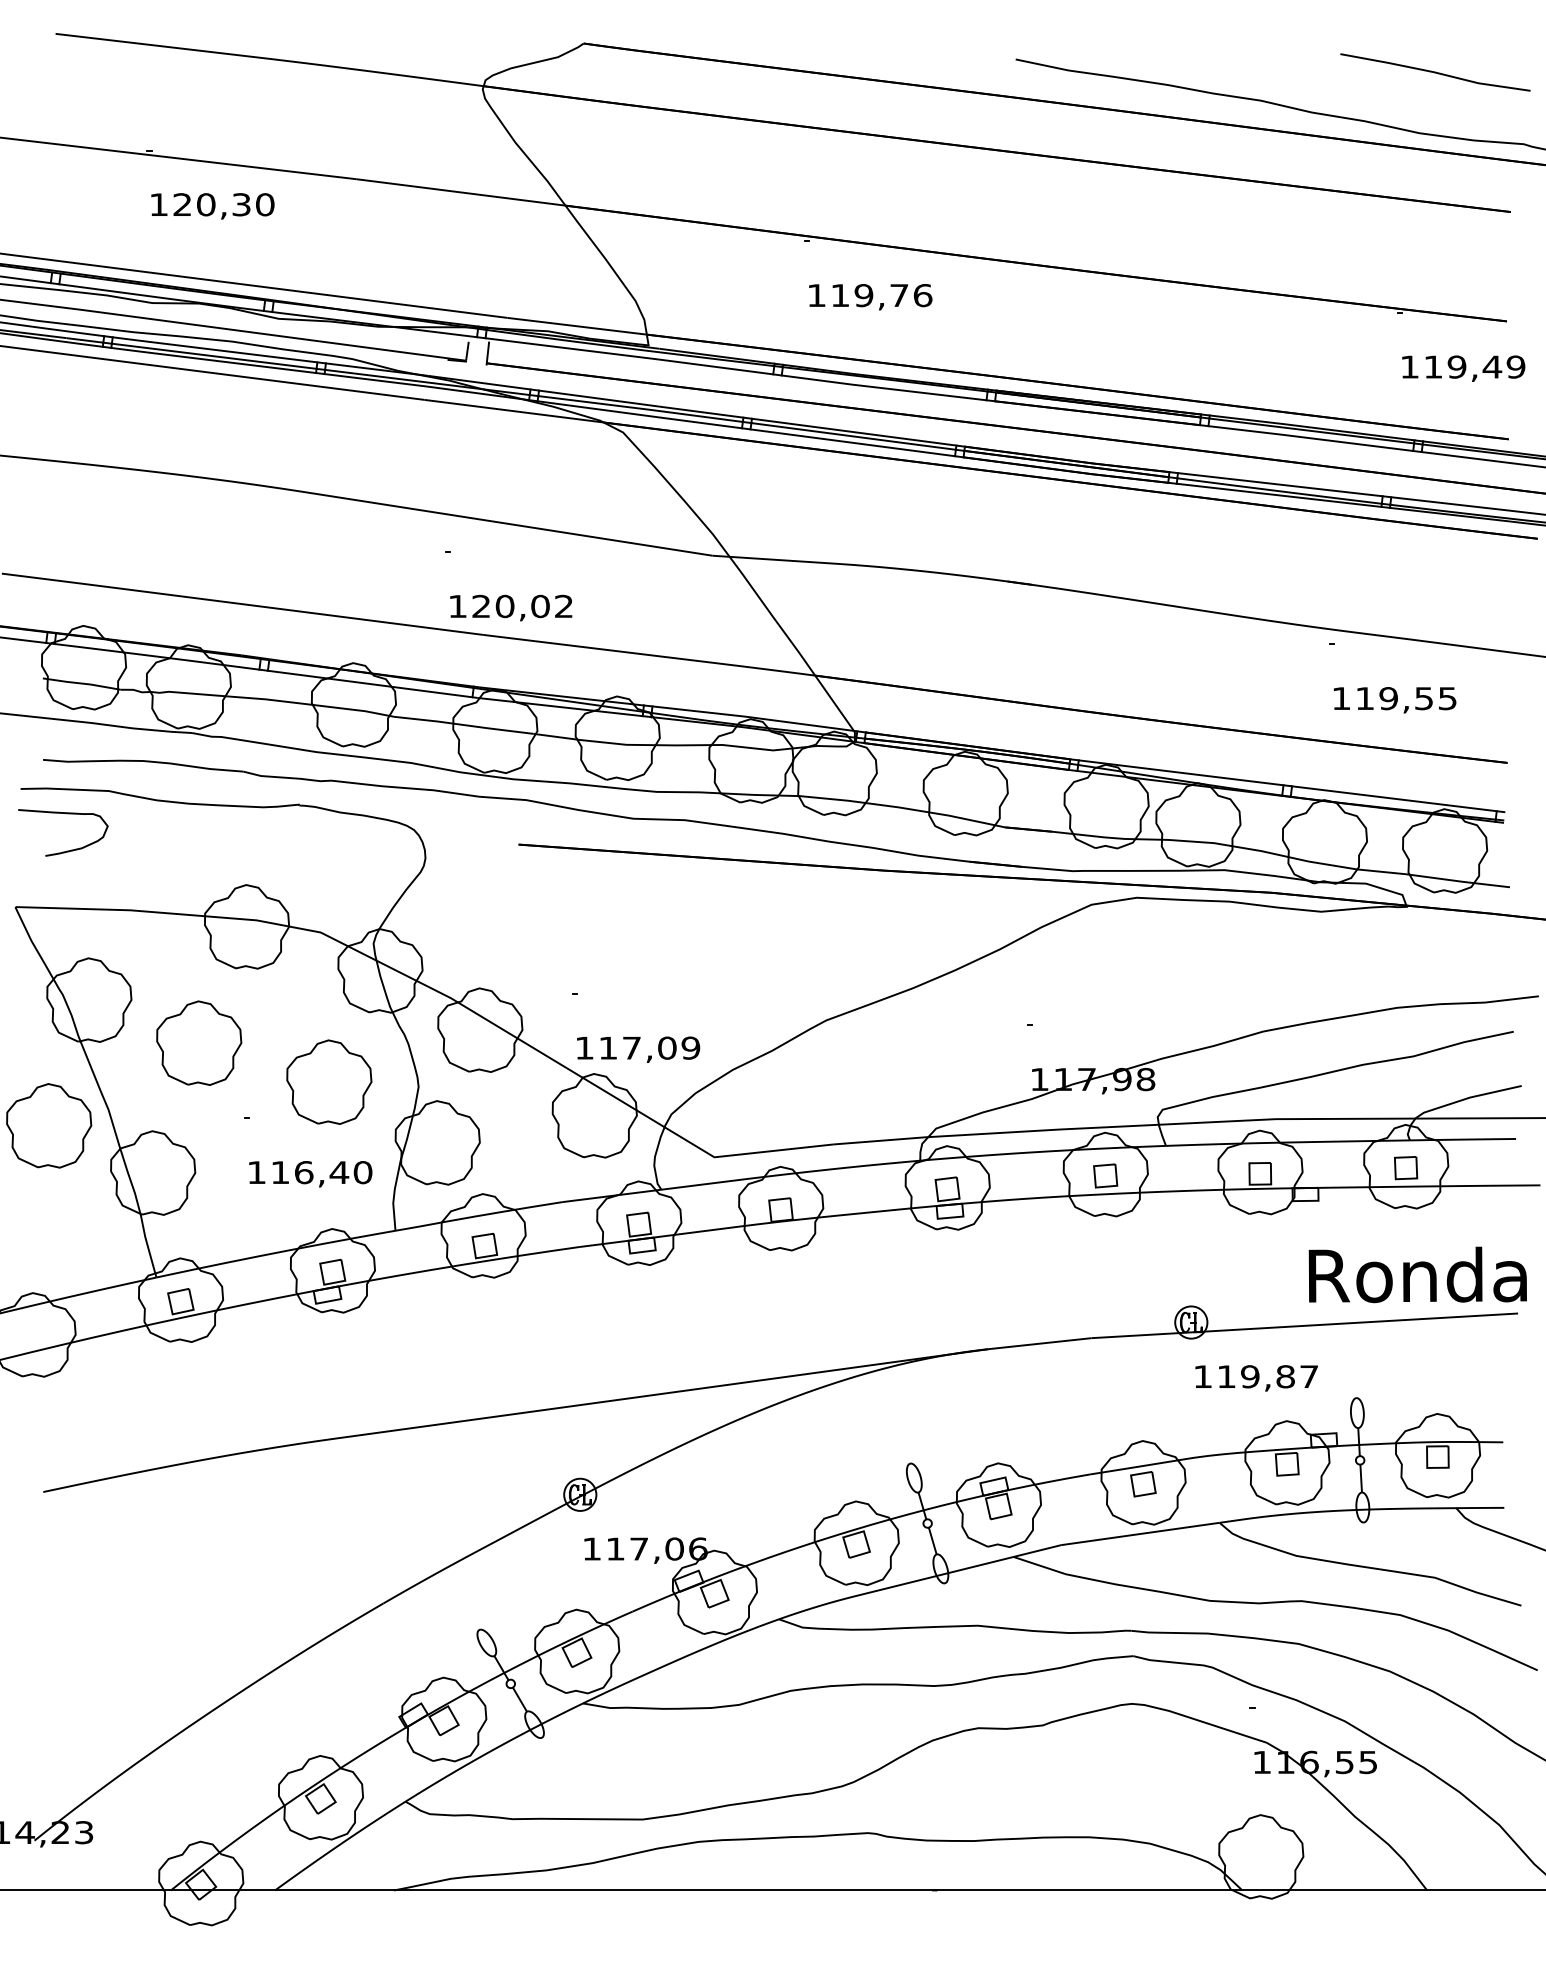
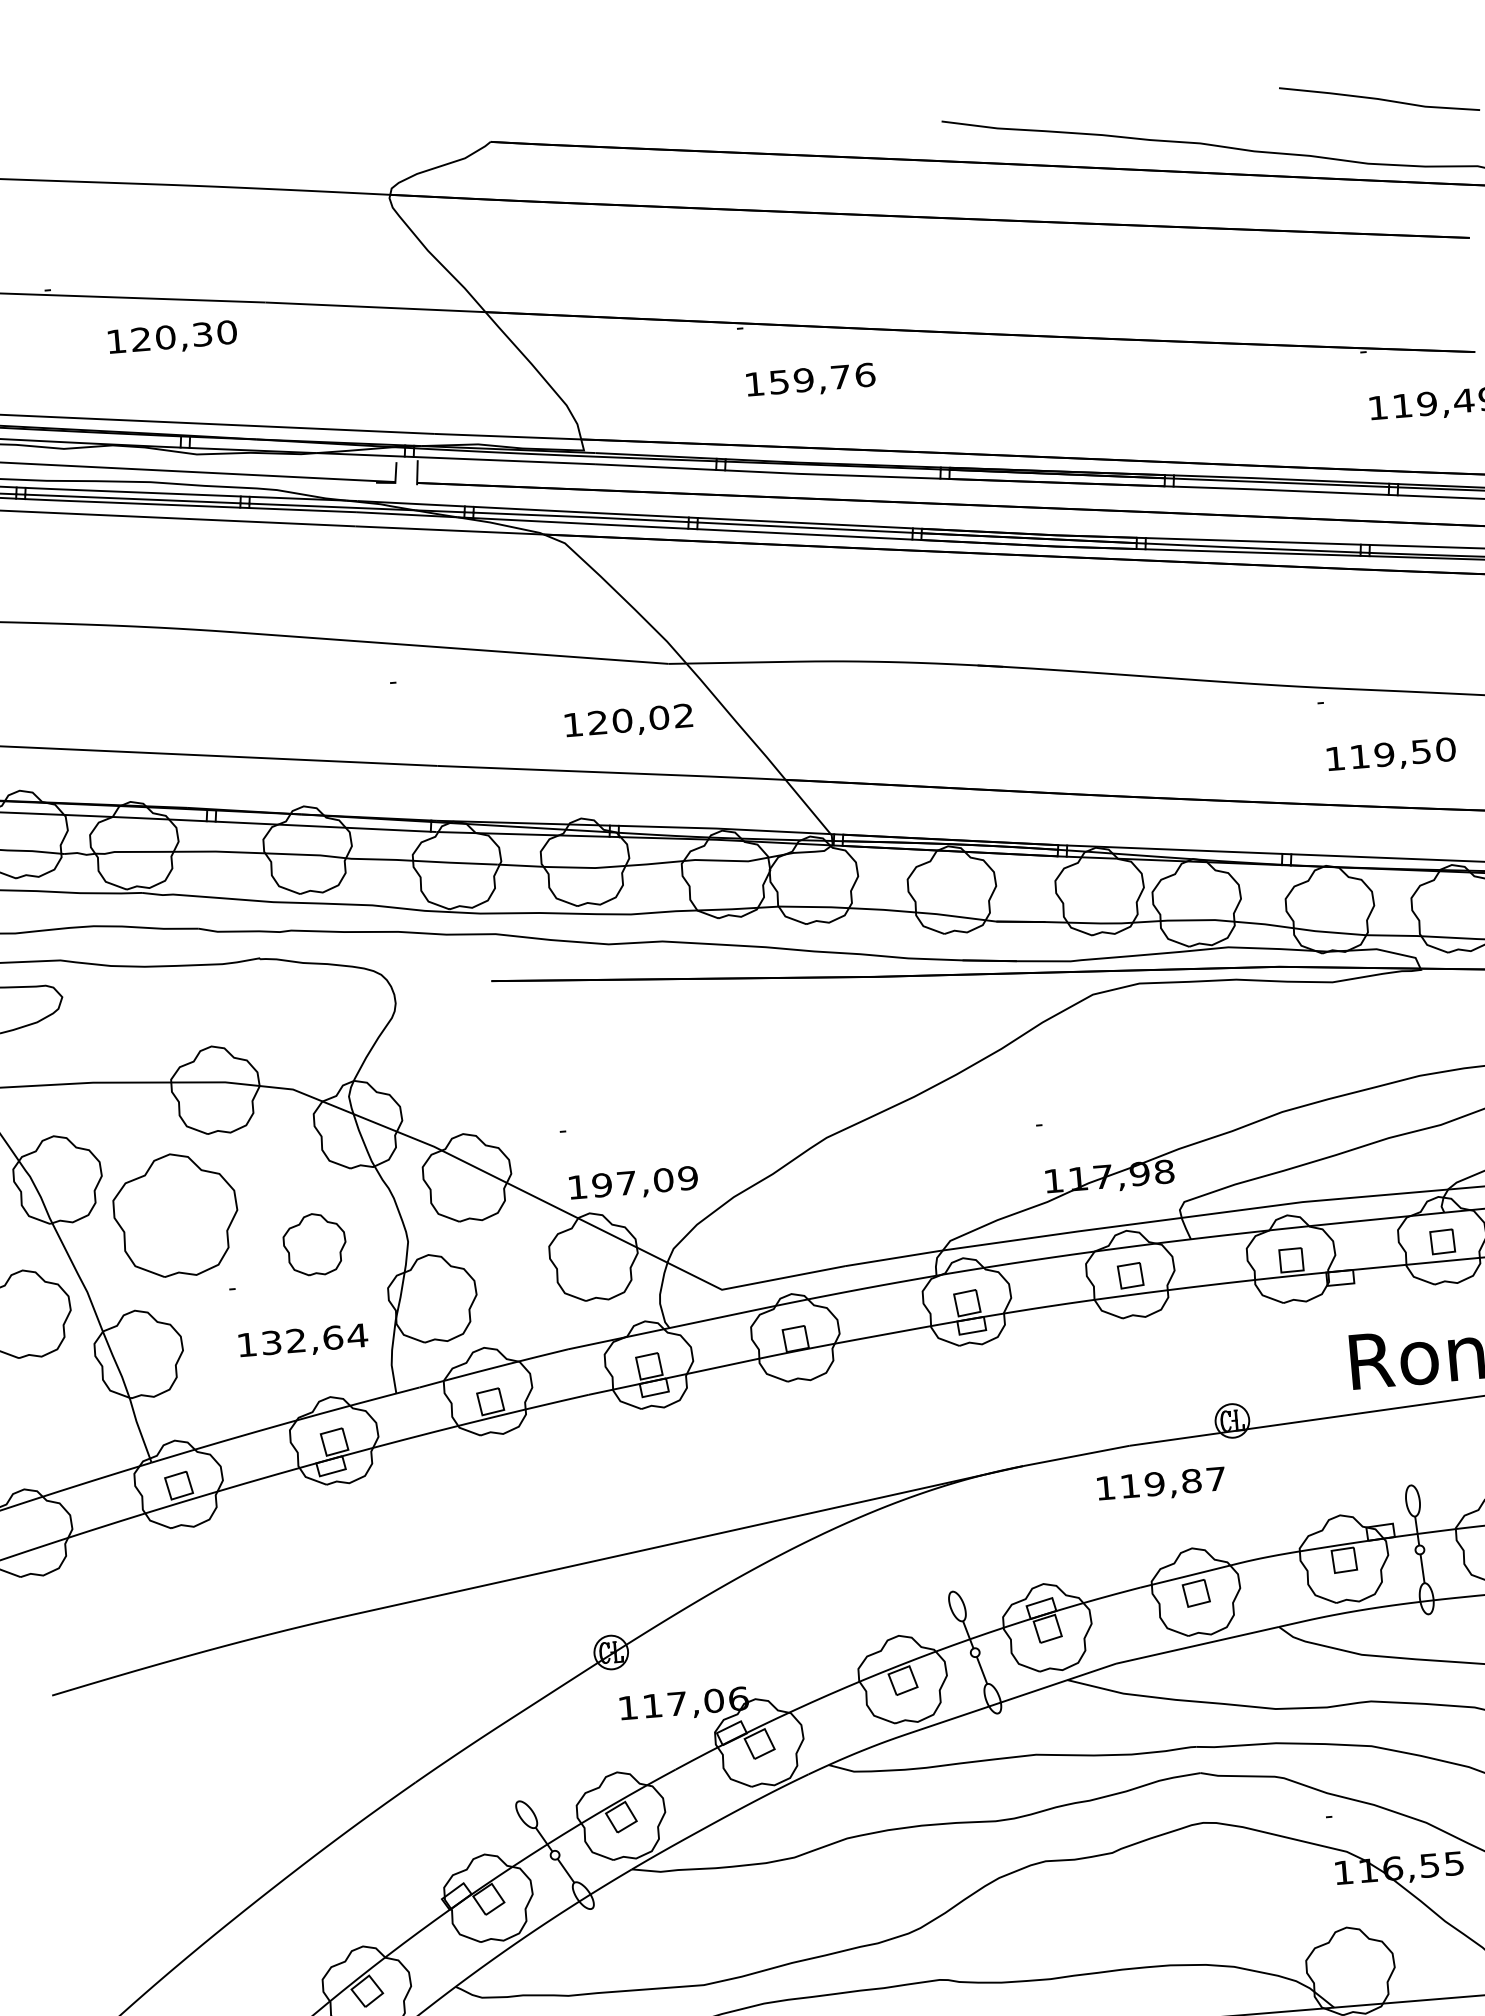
text: (212, 206) -> (172, 338), moved
text: (839, 295) -> (778, 382), 119,76 -> 159,76
text: (511, 607) -> (629, 721), moved
text: (1447, 698) -> (1445, 749), 119,55 -> 119,50
part: (199, 1042) -> (176, 1214), size x1.4
text: (608, 1047) -> (602, 1184), 117,09 -> 197,09
part: (329, 1081) -> (314, 1243), size x0.7
text: (321, 1172) -> (314, 1339), 116,40 -> 132,64
text: (1256, 1378) -> (1161, 1485), moved

